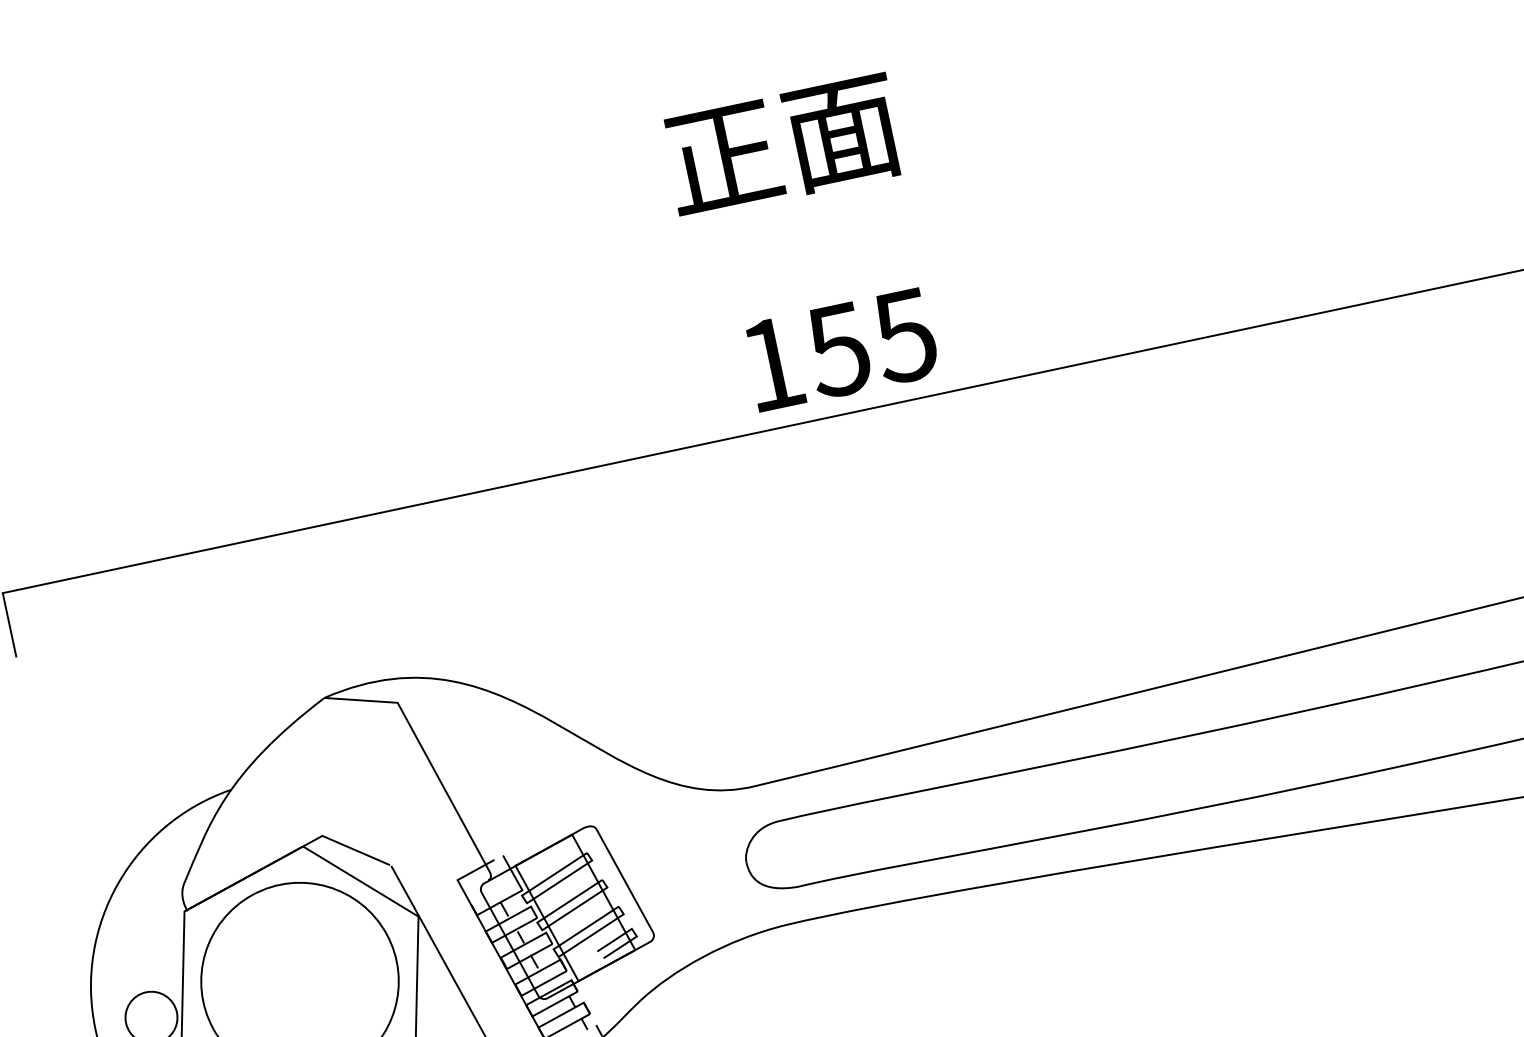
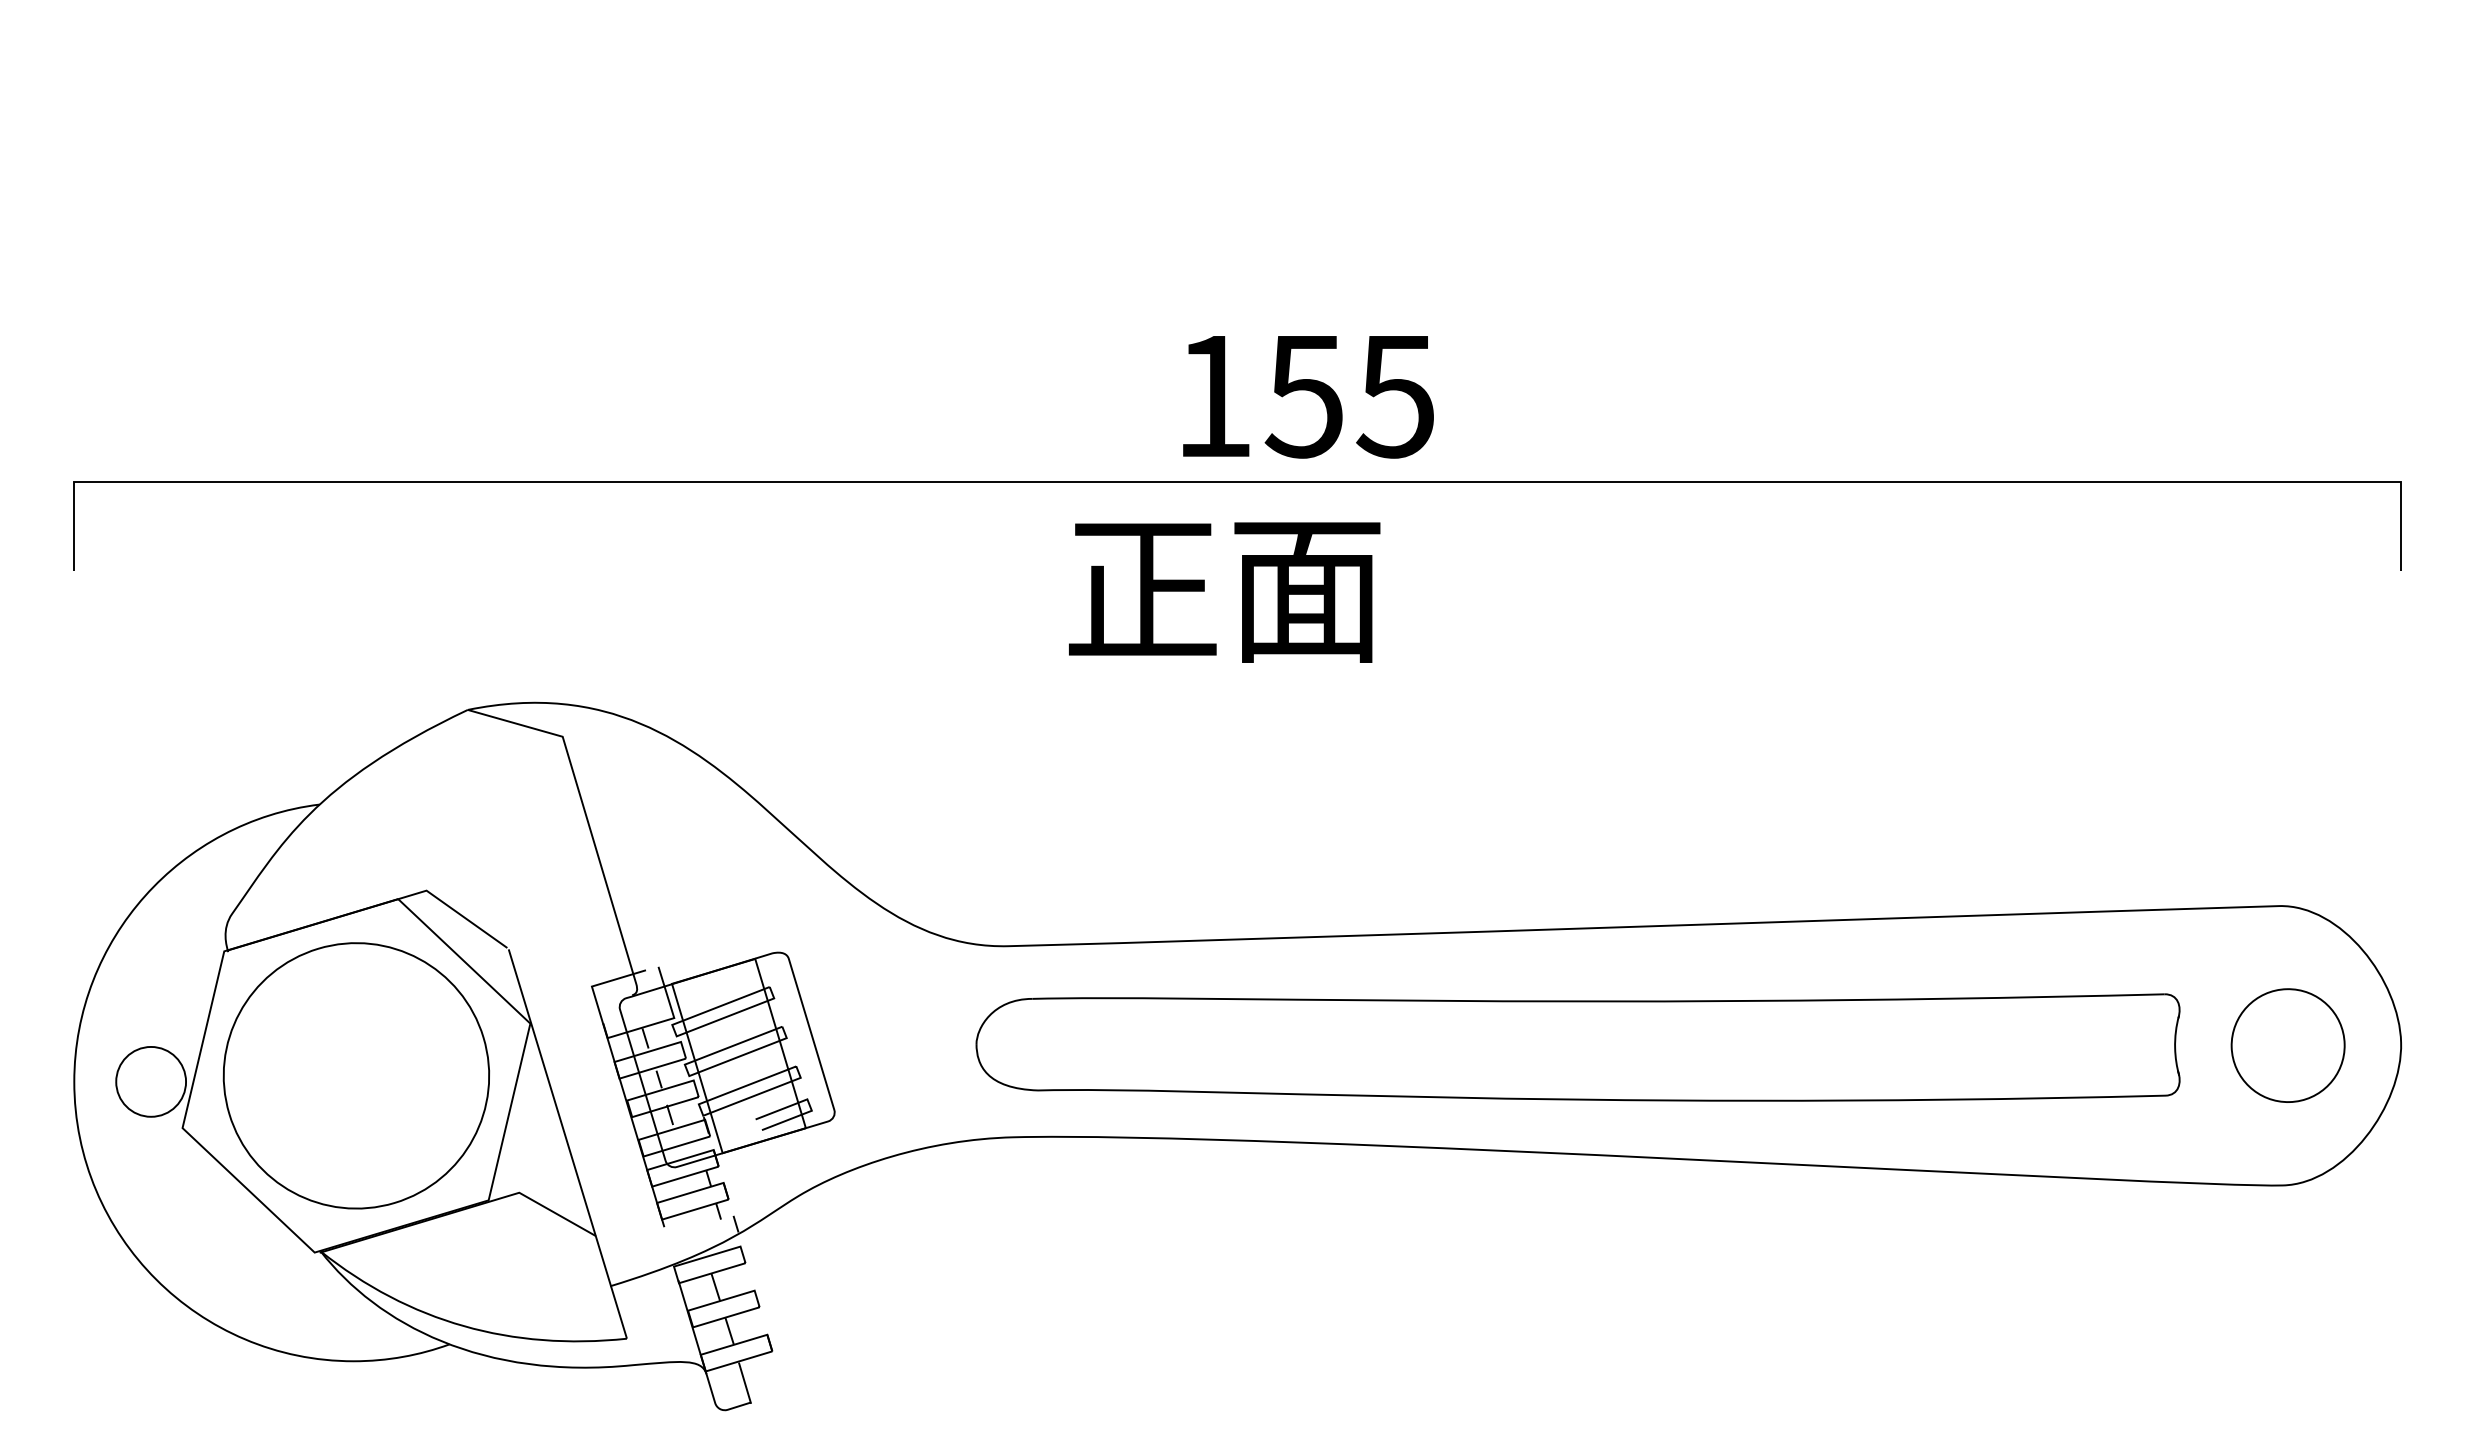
text: (782, 146) -> (1224, 592), moved
text: (841, 350) -> (1308, 397), moved

